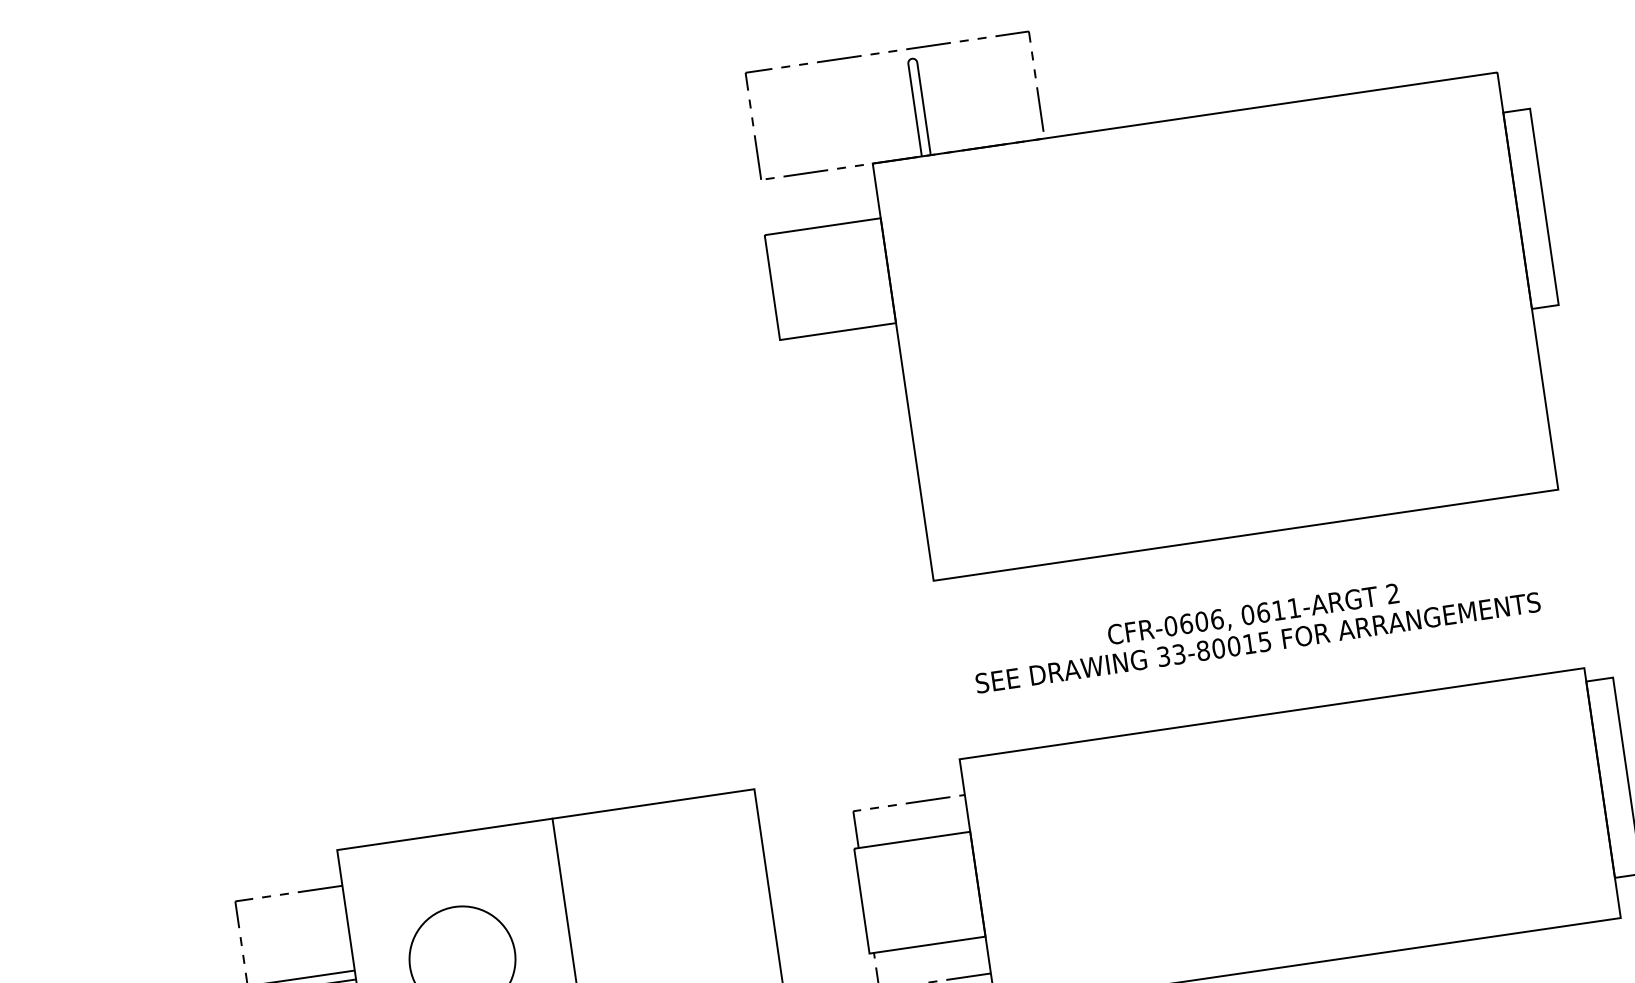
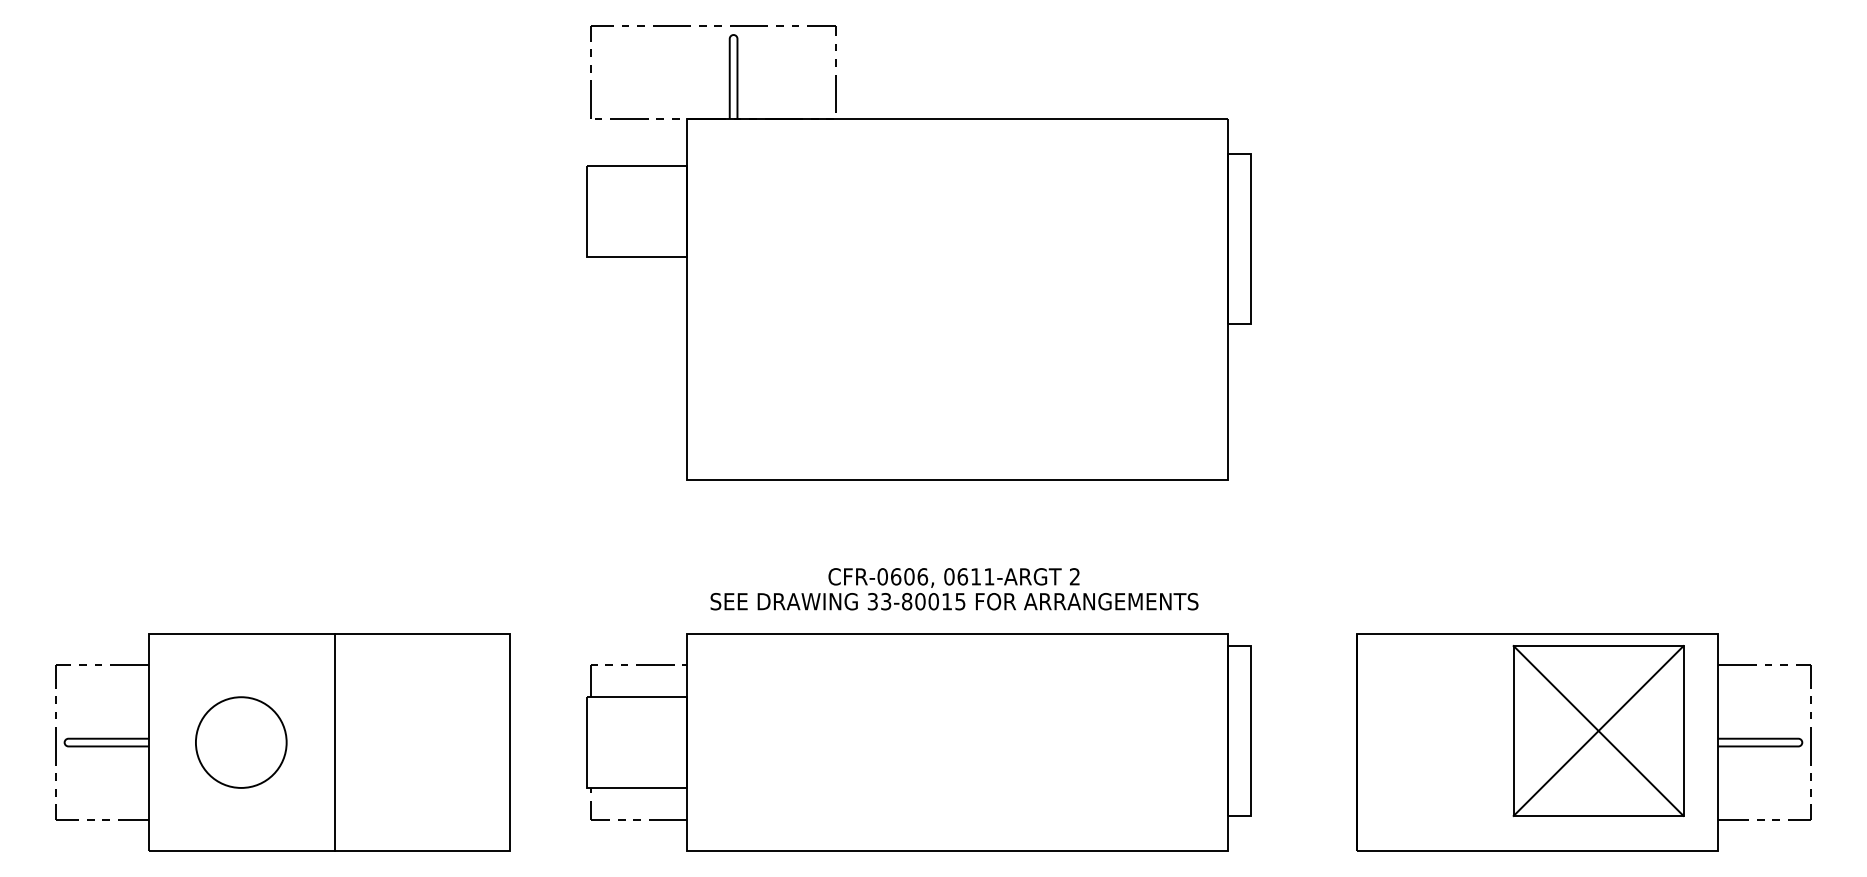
text: (1255, 628) -> (954, 589), moved

